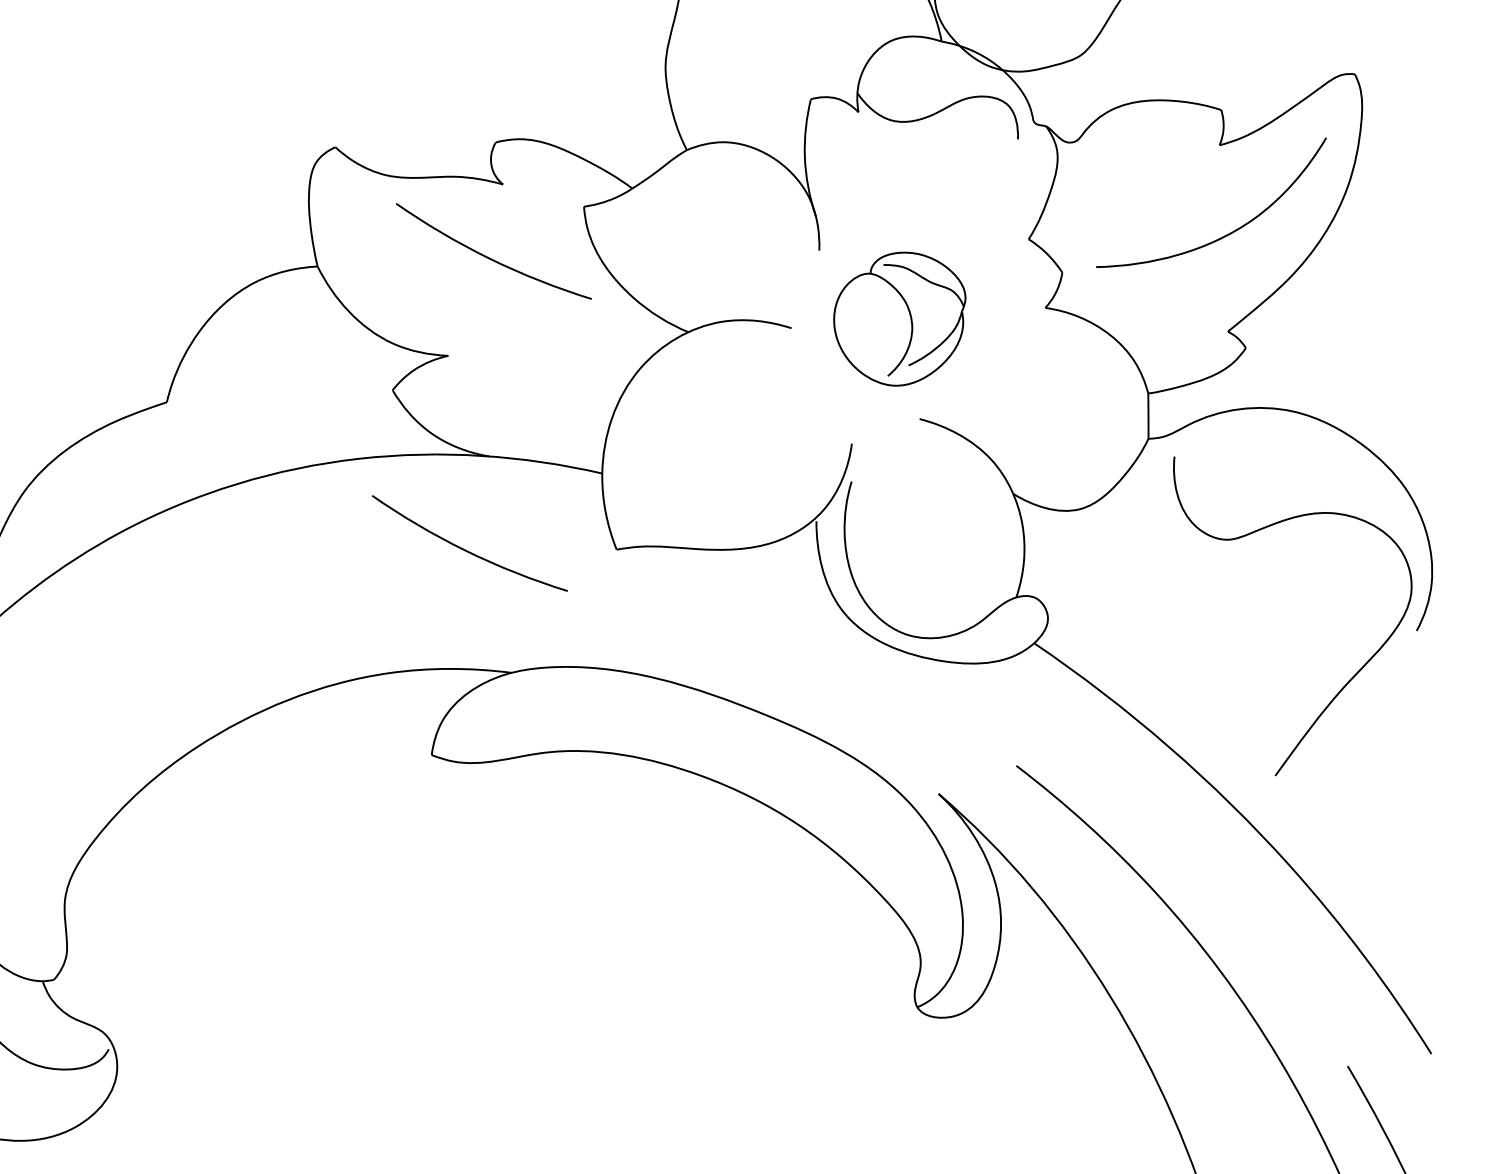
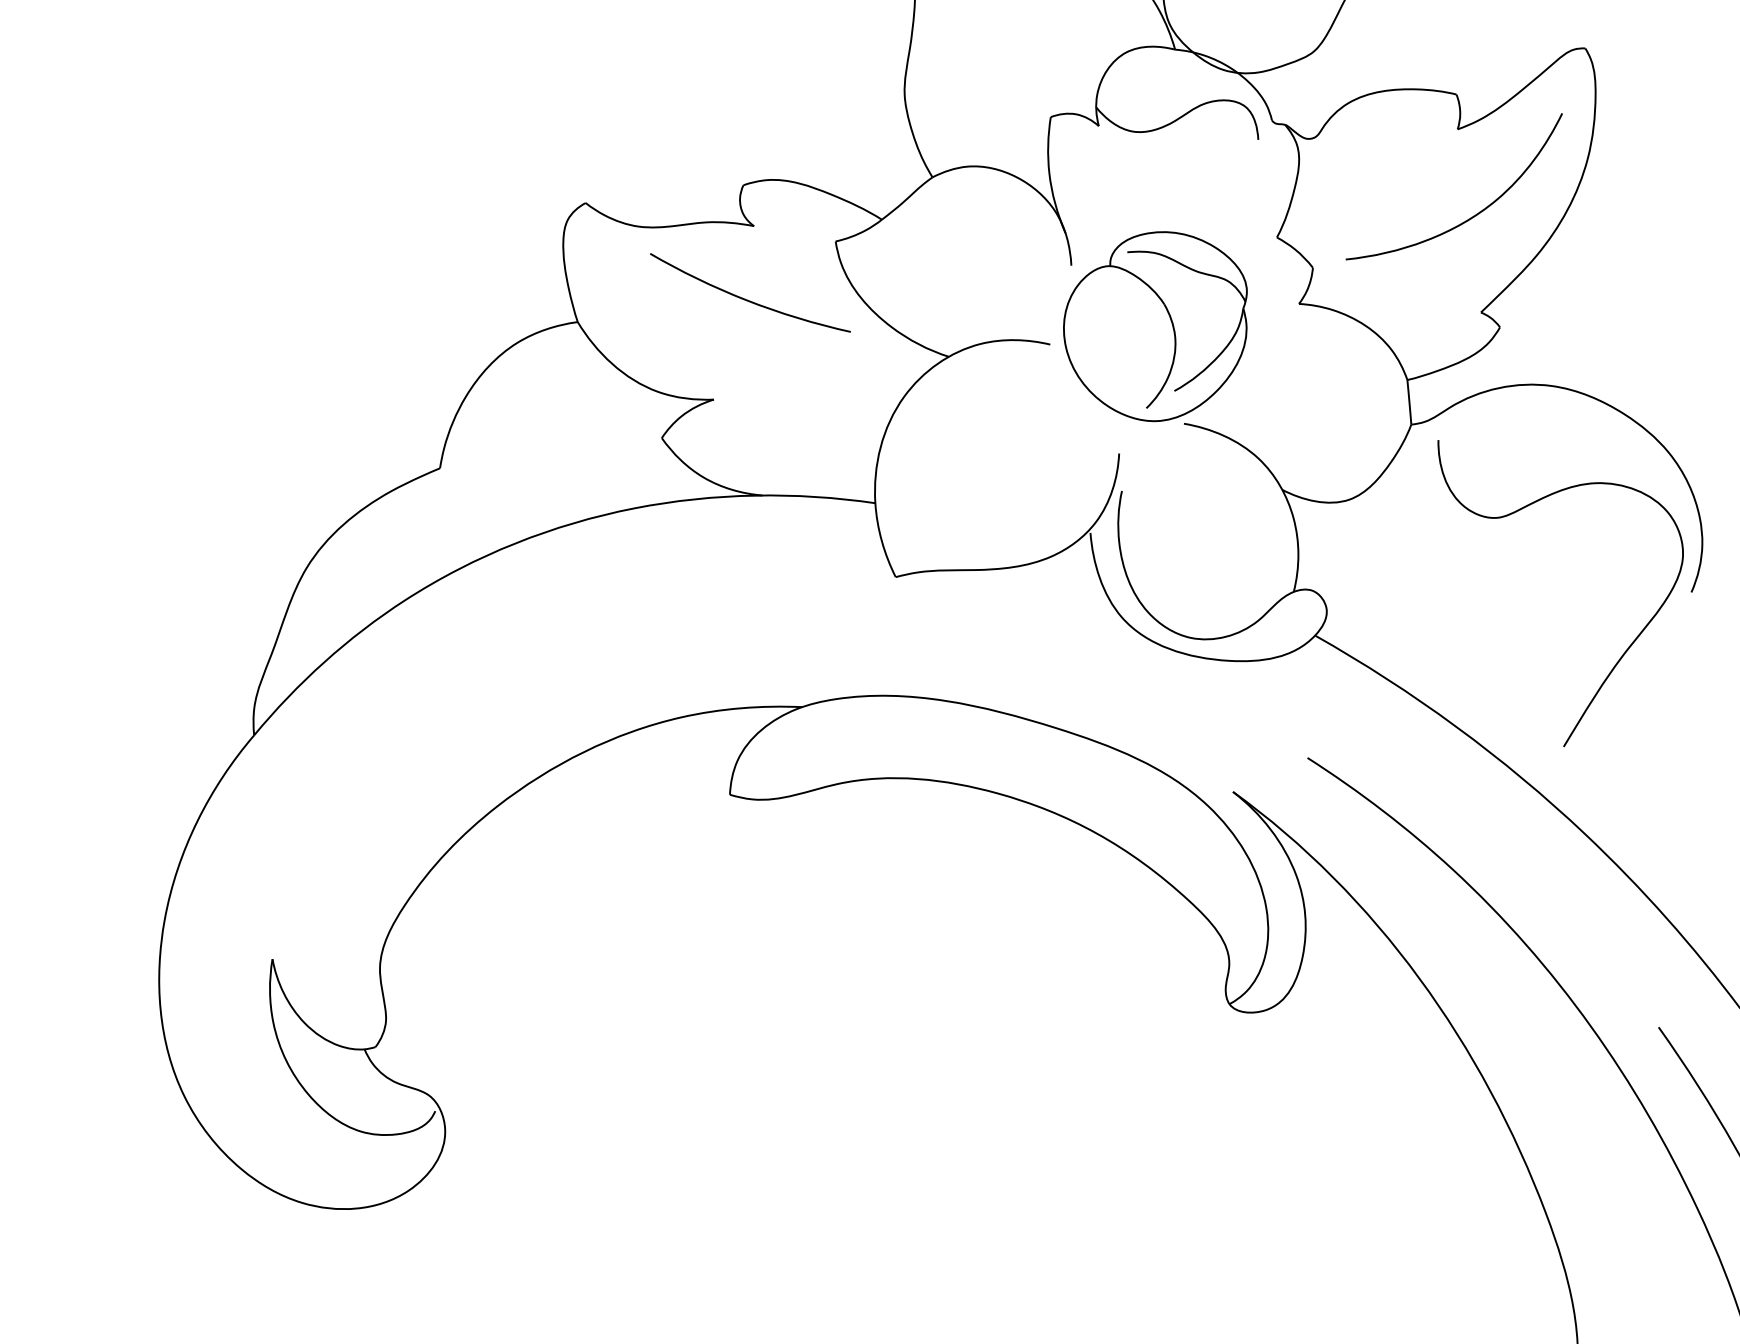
part: (899, 318) -> (1155, 326), size x1.43
curve: (466, 549) -> (747, 589), removed

